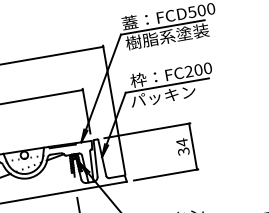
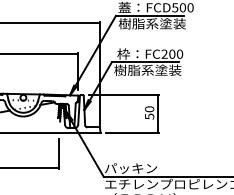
text: (171, 94) -> (147, 69), パッキン -> 樹脂系塗装
text: (182, 146) -> (149, 112), 34 -> 50

